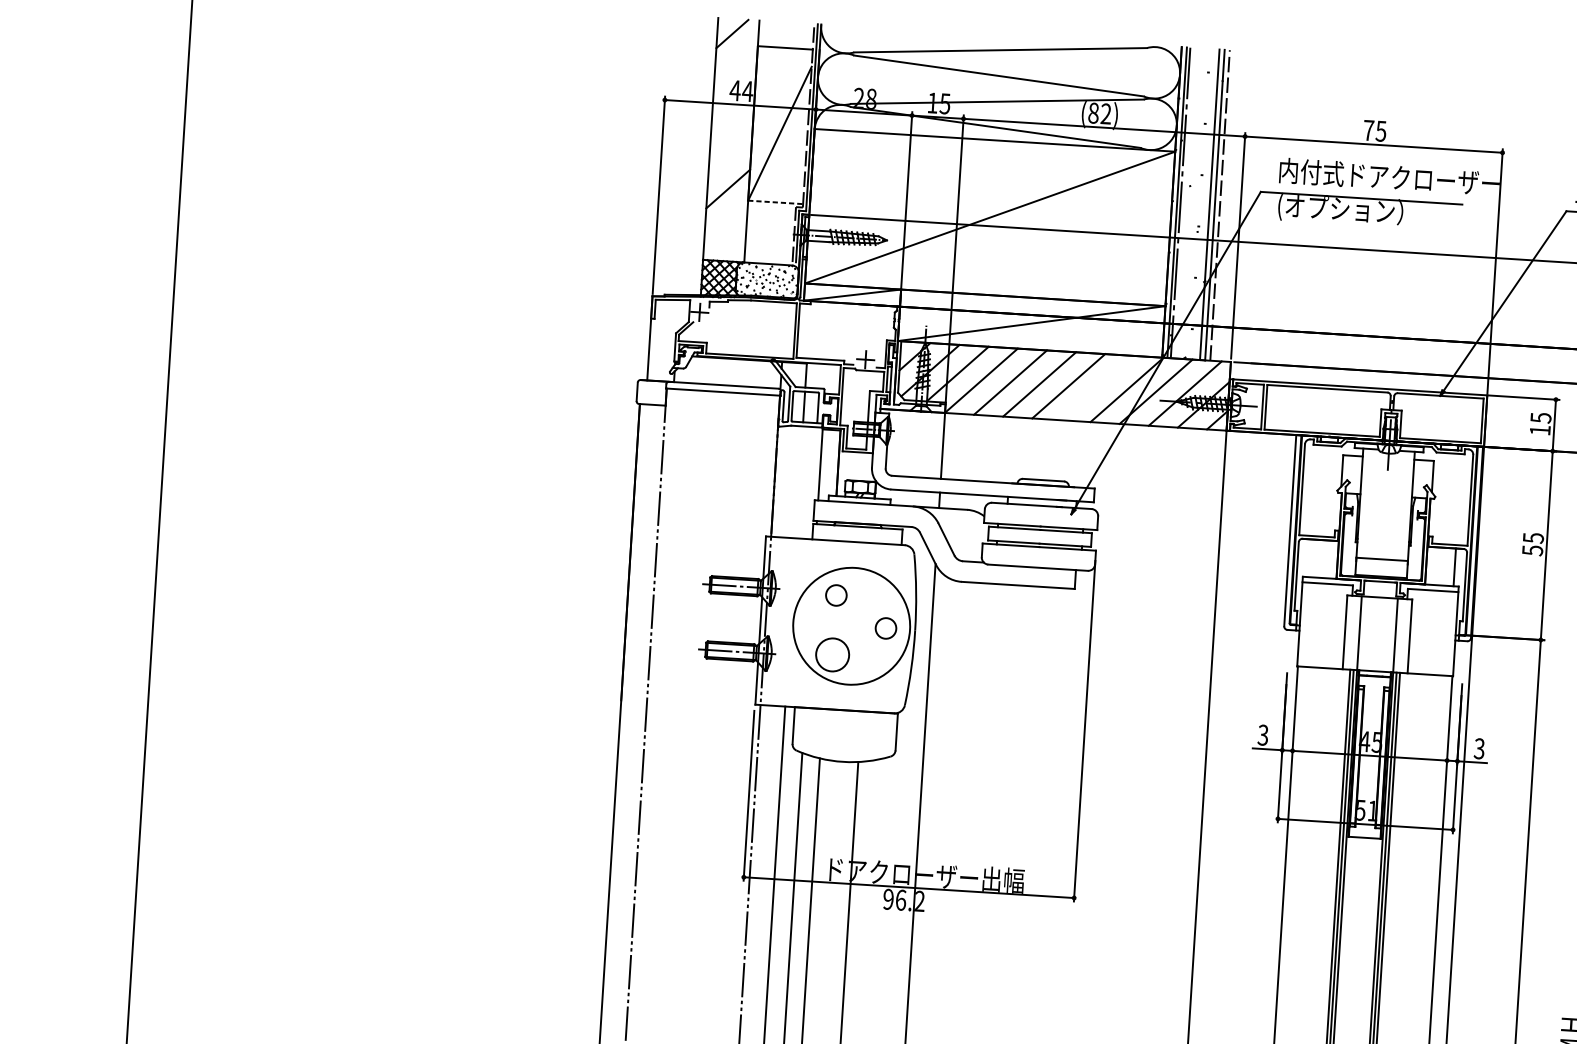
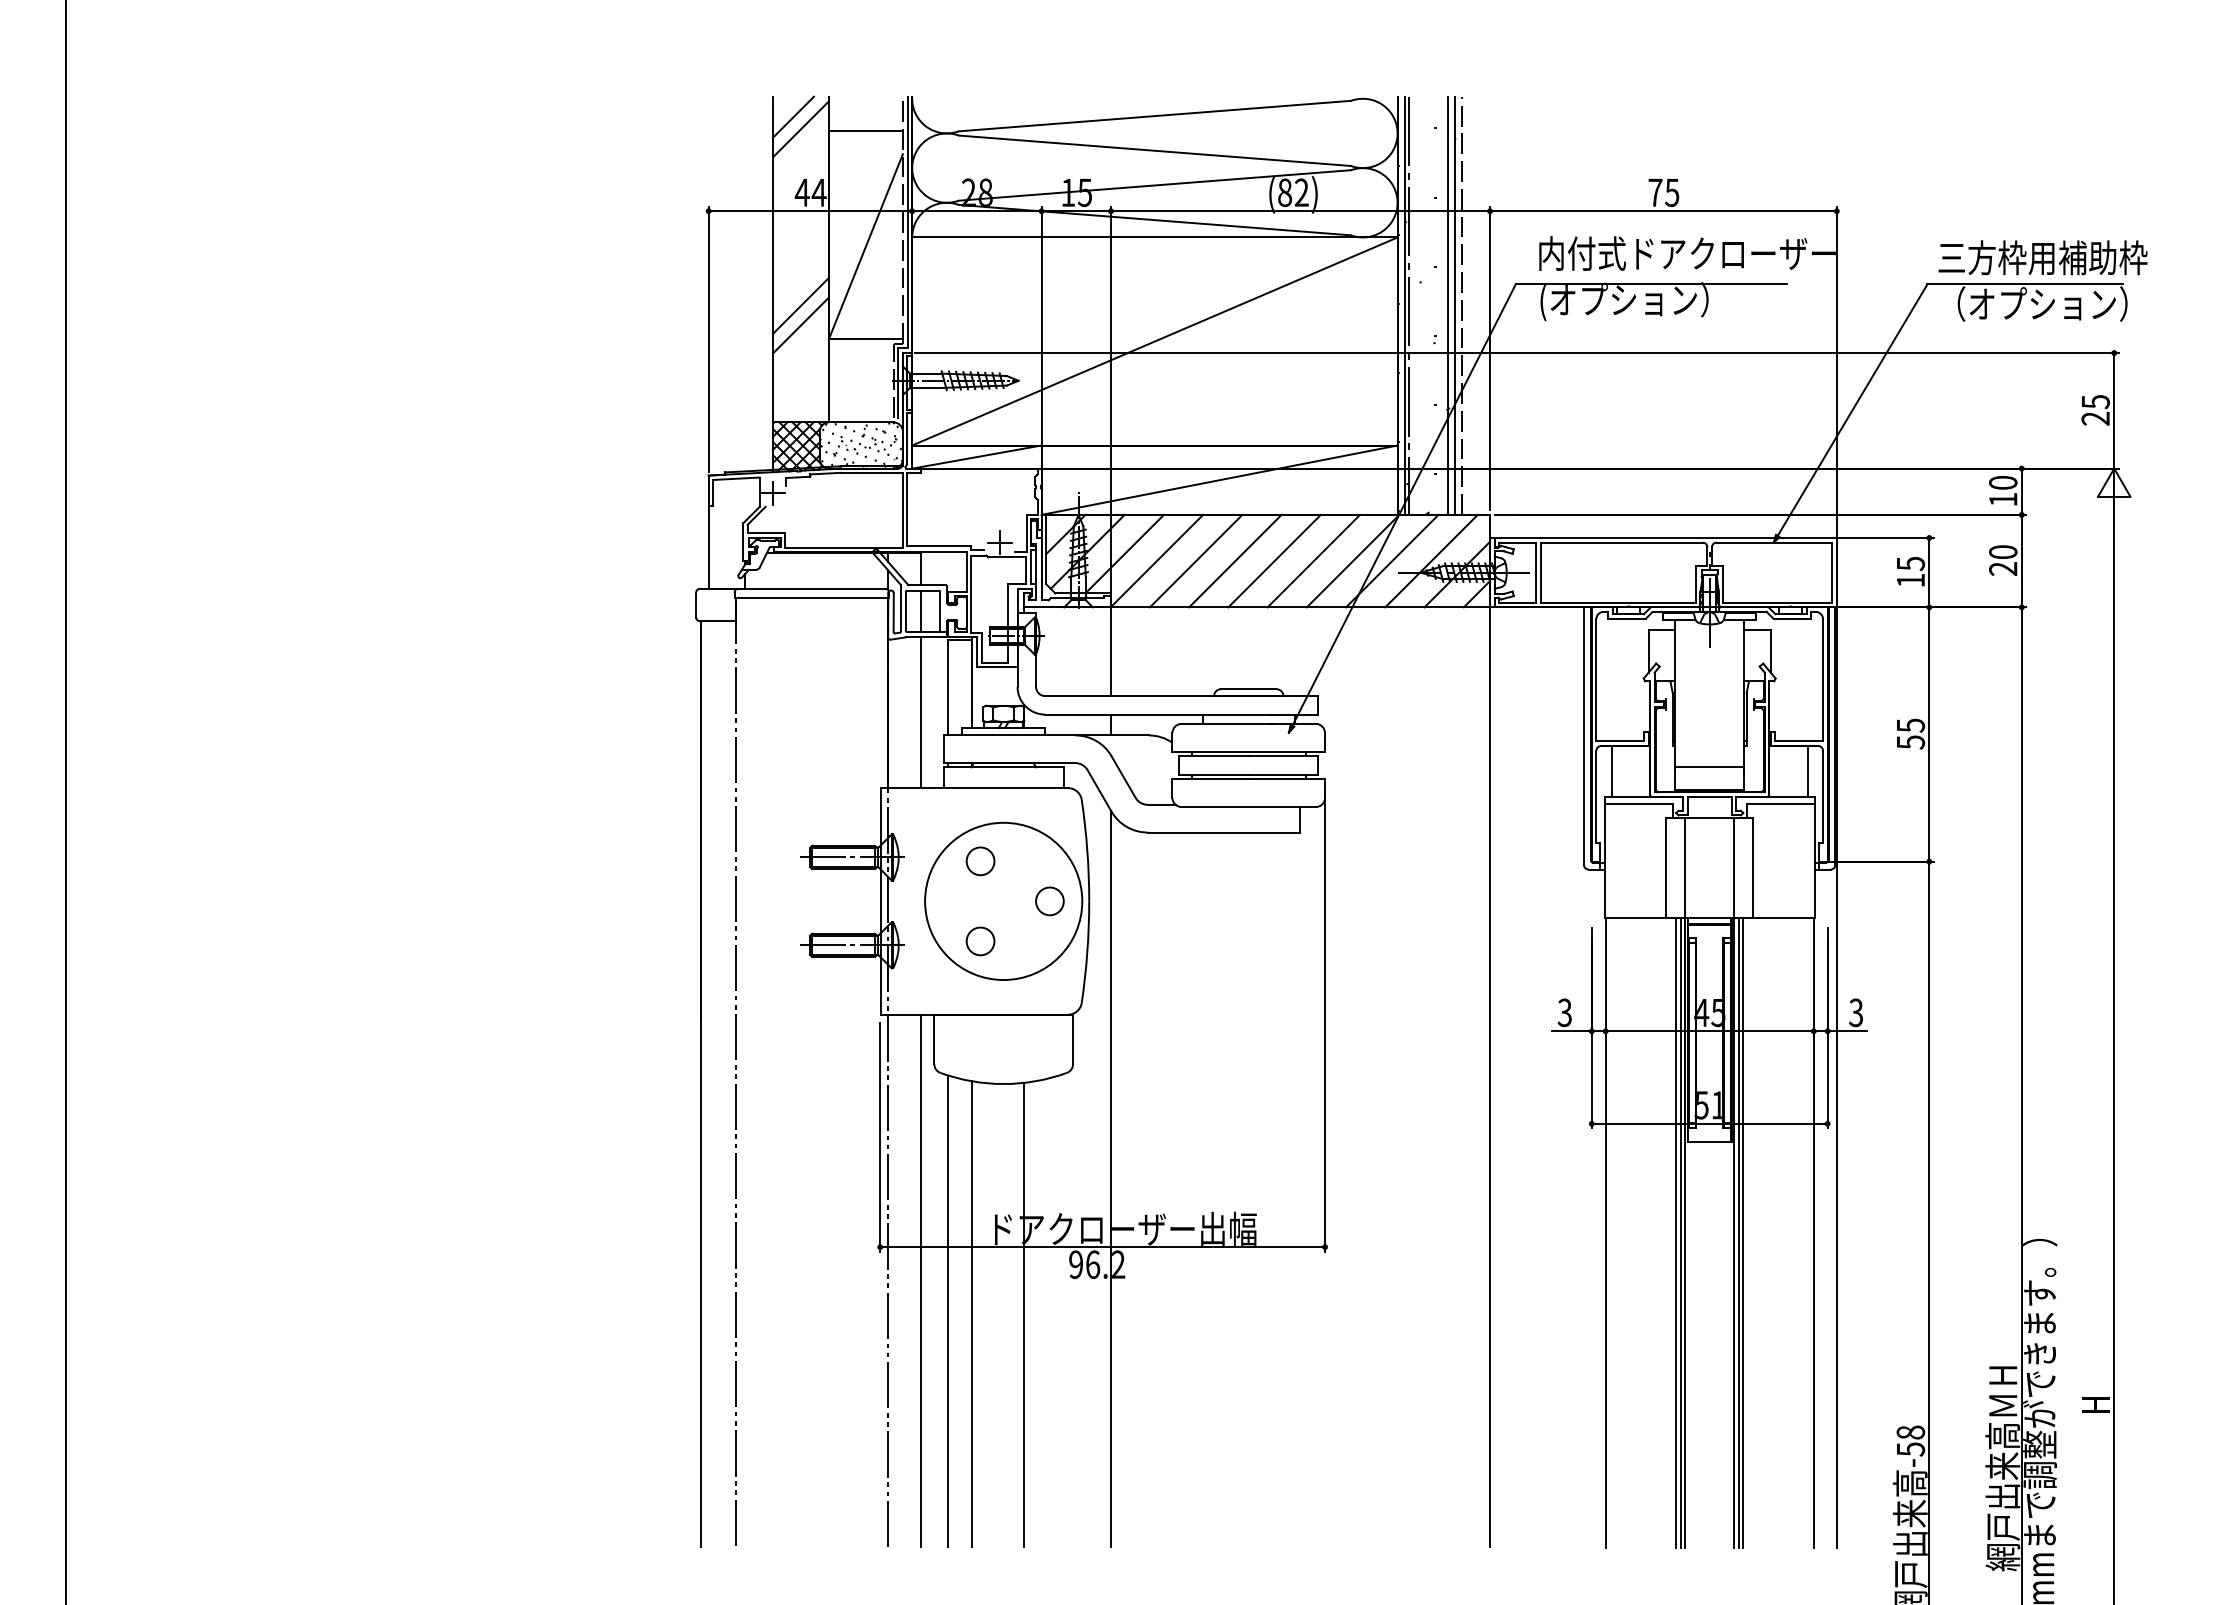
line: (736, 42) -> (800, 128), added
line: (728, 174) -> (800, 305), added
line: (775, 202) -> (865, 339), dashed -> solid
line: (1097, 387) -> (1313, 560), added
line: (799, 482) -> (921, 712), added
line: (1309, 558) -> (1611, 771), added
circle: (832, 654) -> (980, 941), size x0.62

